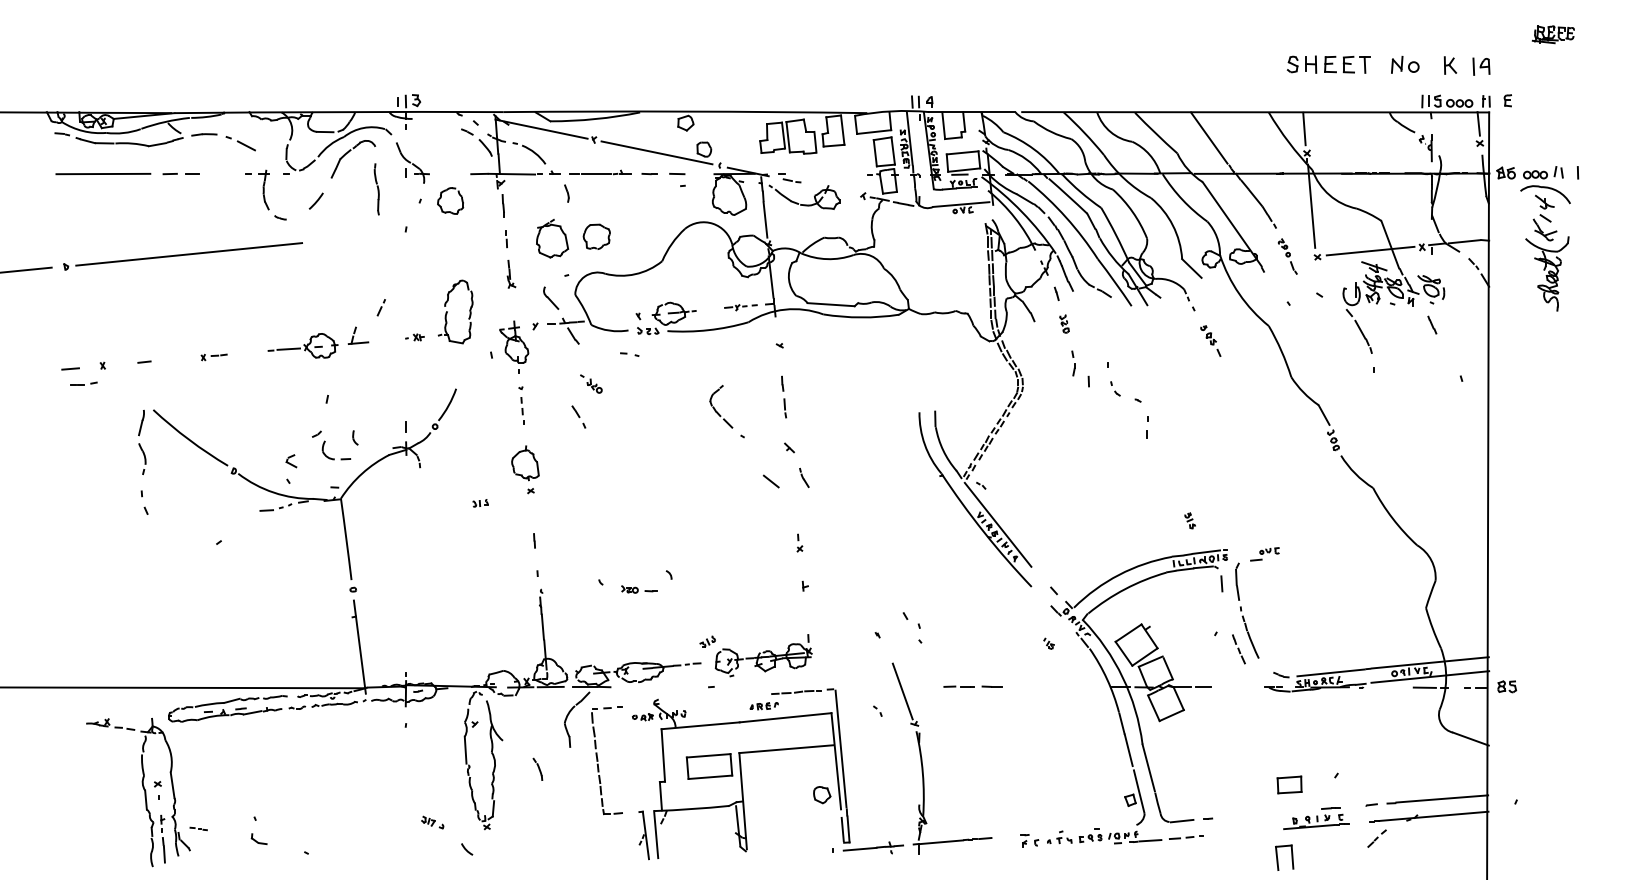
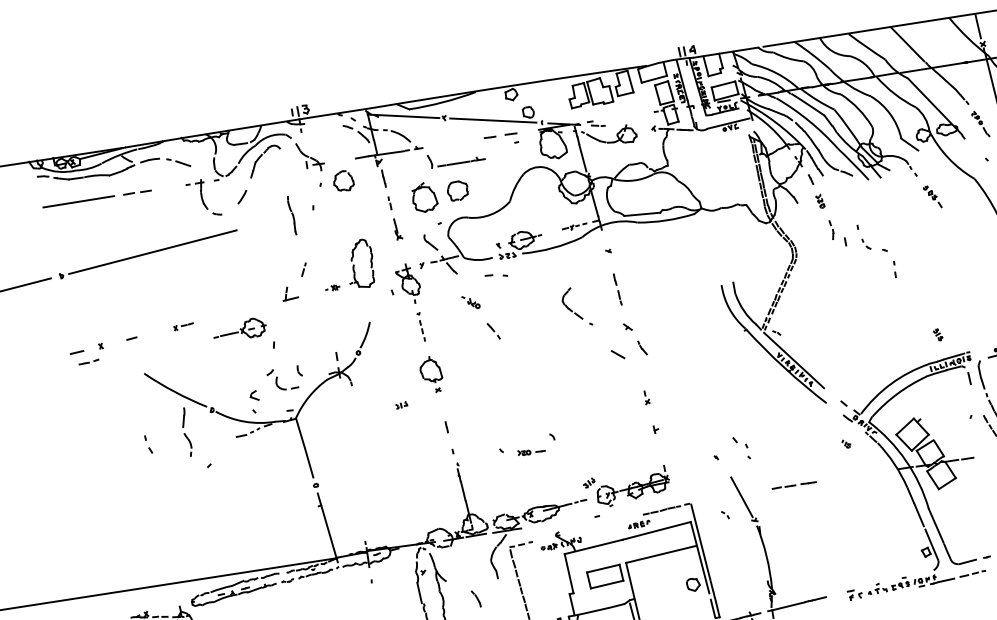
part: (600, 172) -> (461, 161), moved
part: (376, 189) -> (291, 215), moved
part: (302, 345) -> (239, 329), moved
part: (629, 354) -> (496, 275), size x1.6
part: (578, 416) -> (493, 330), moved
part: (142, 441) -> (186, 431), moved

